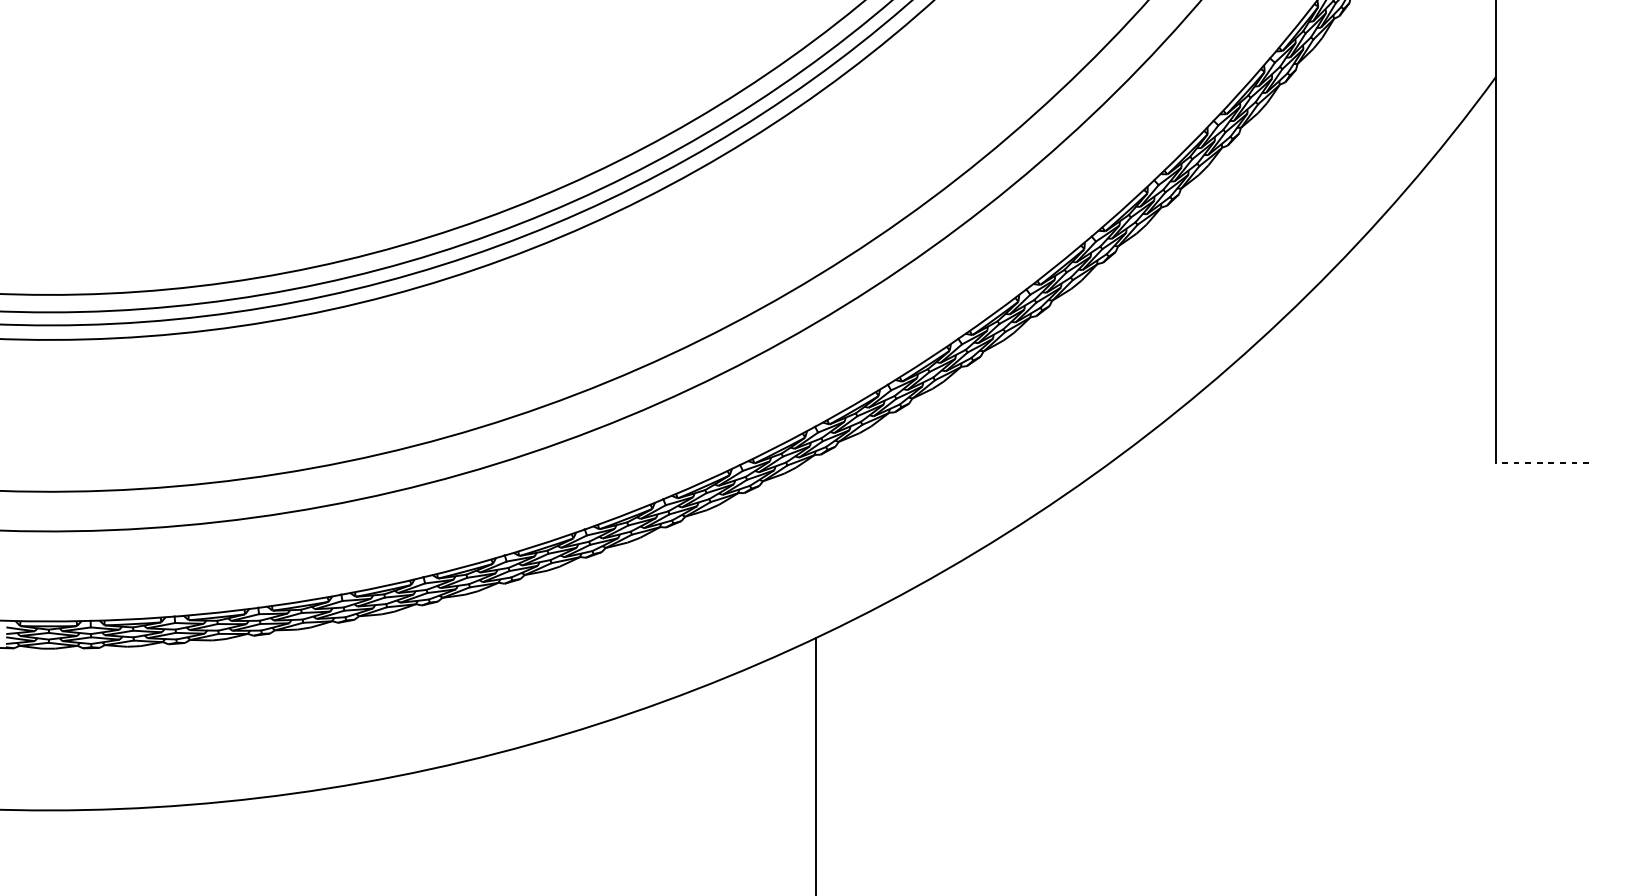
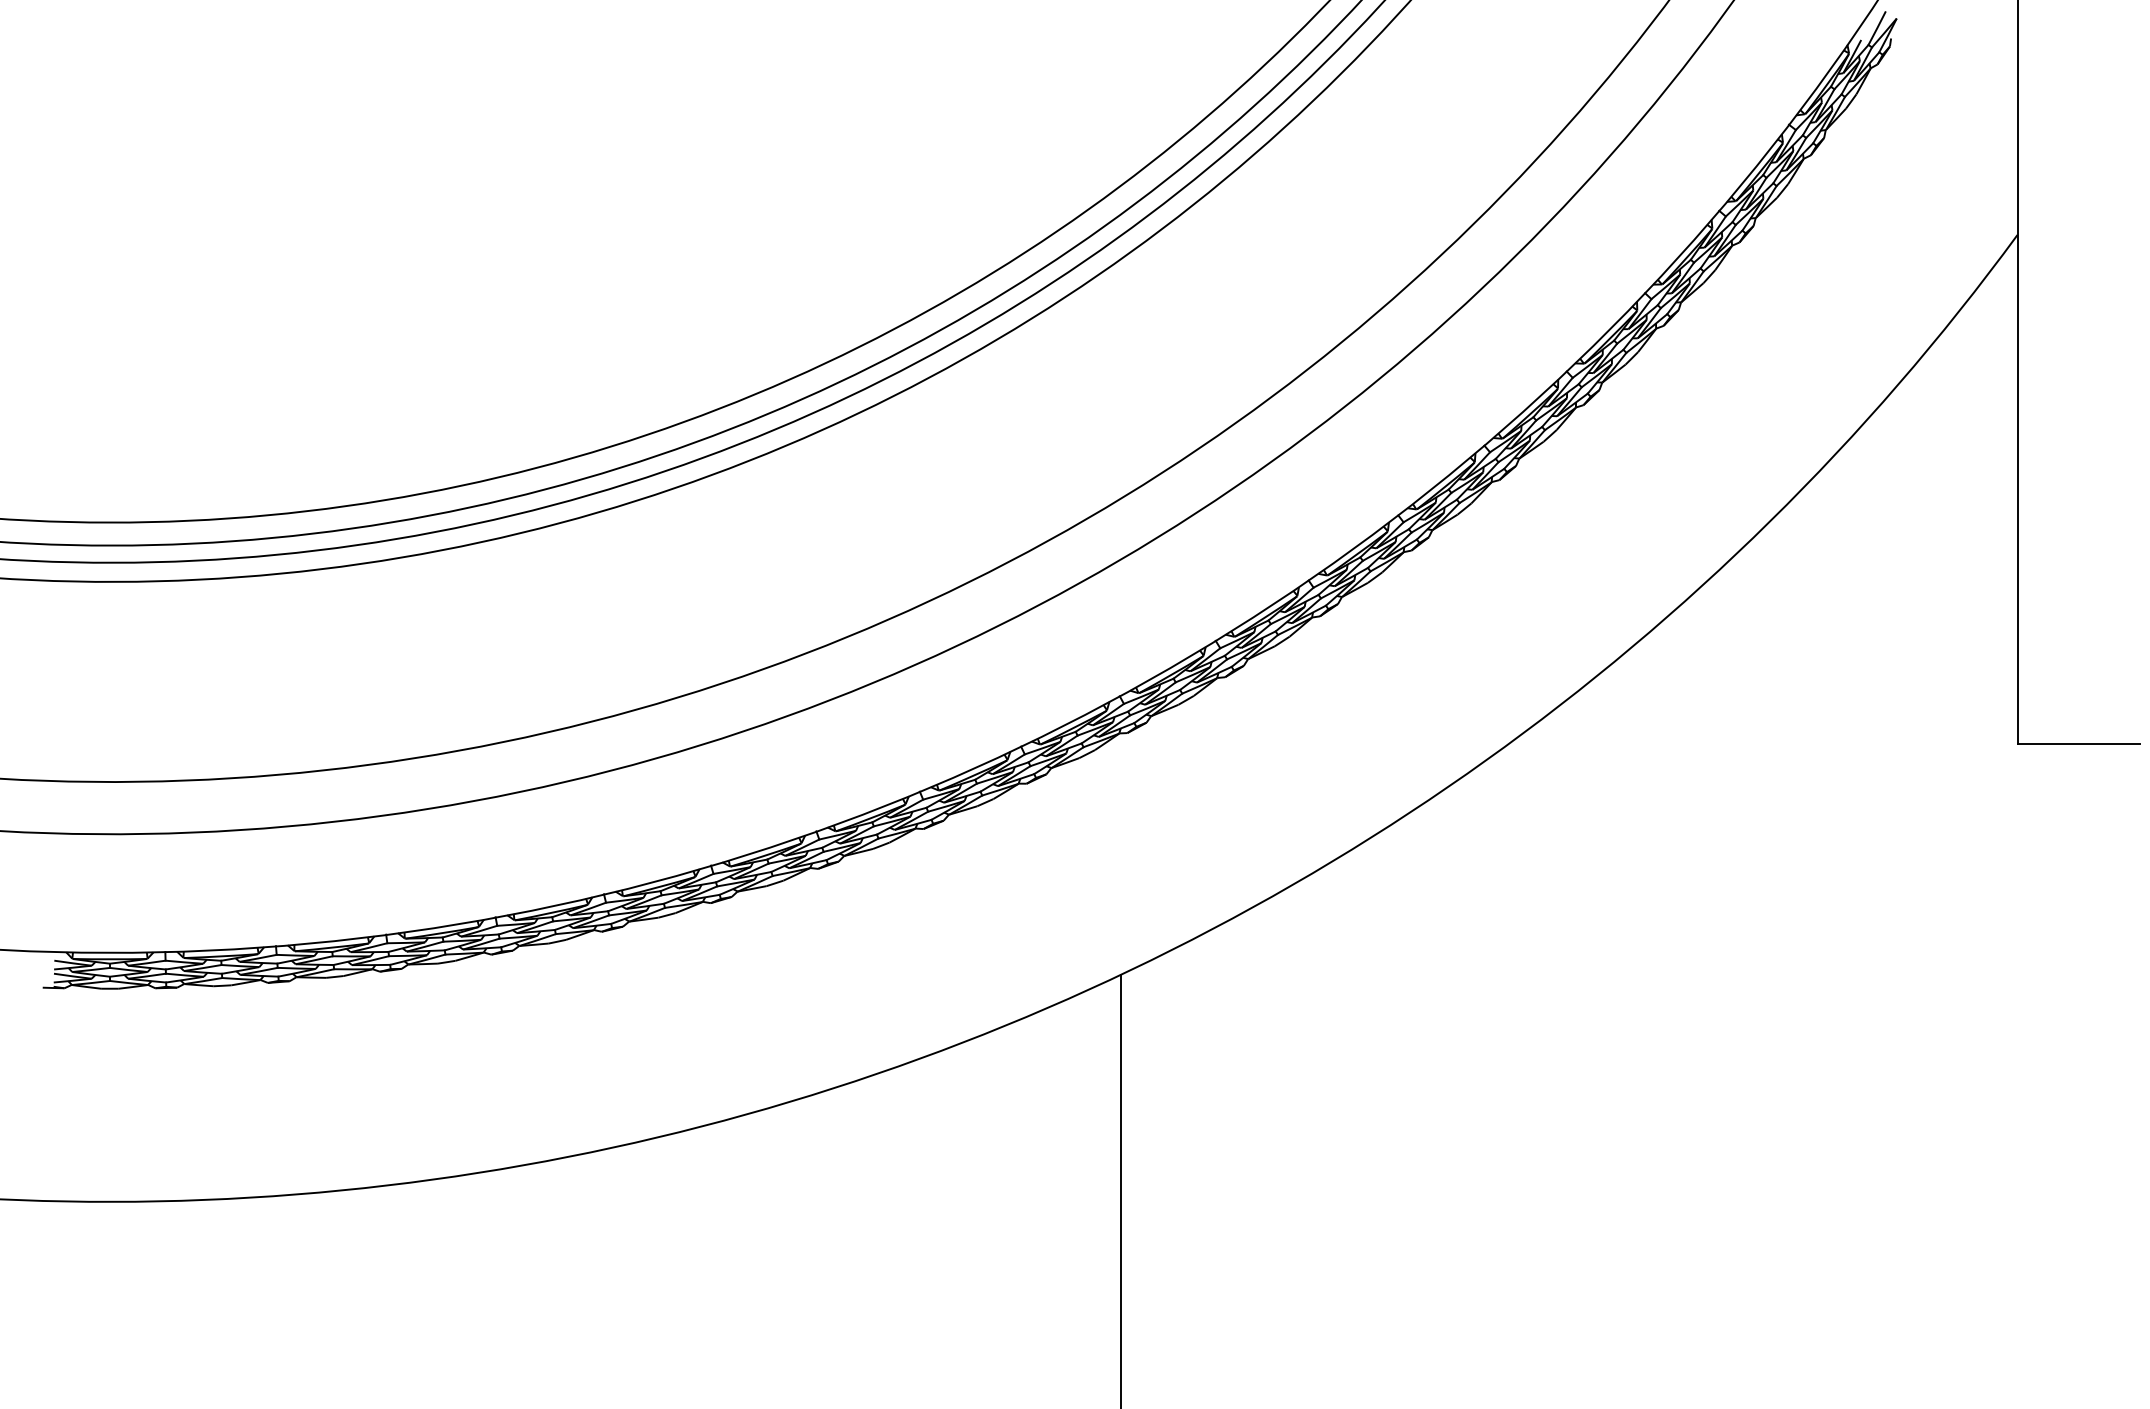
line: (1542, 462) -> (2078, 743), dashed -> solid

